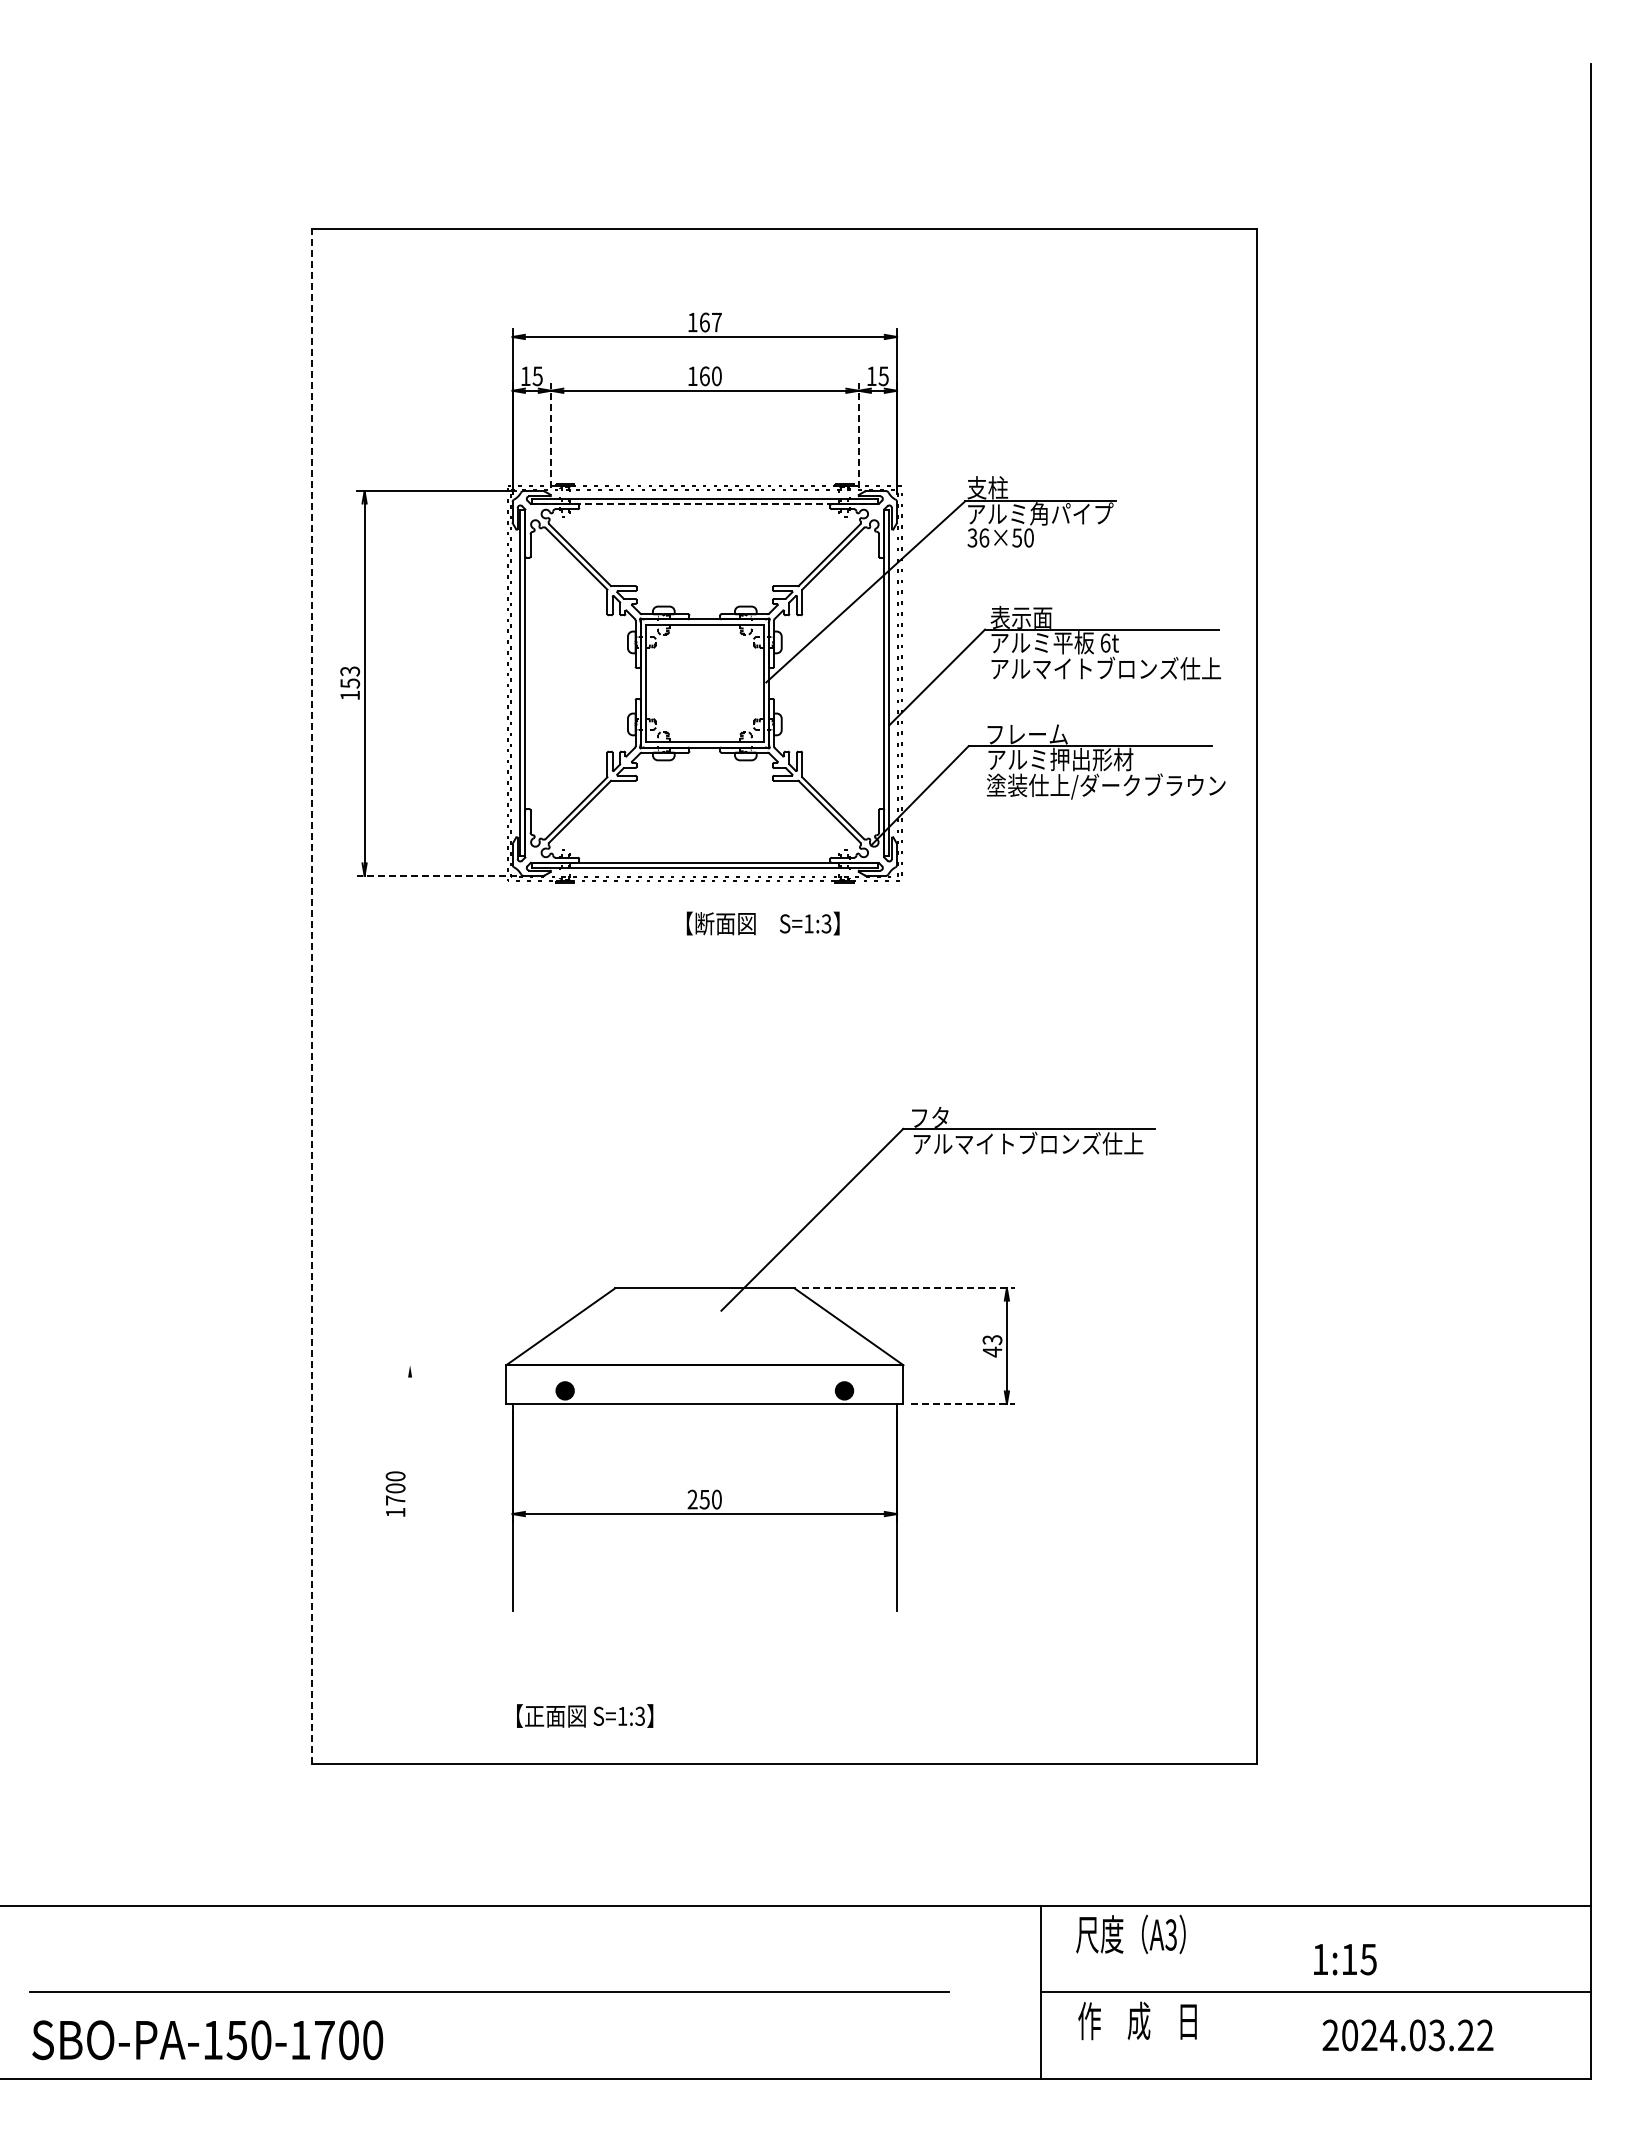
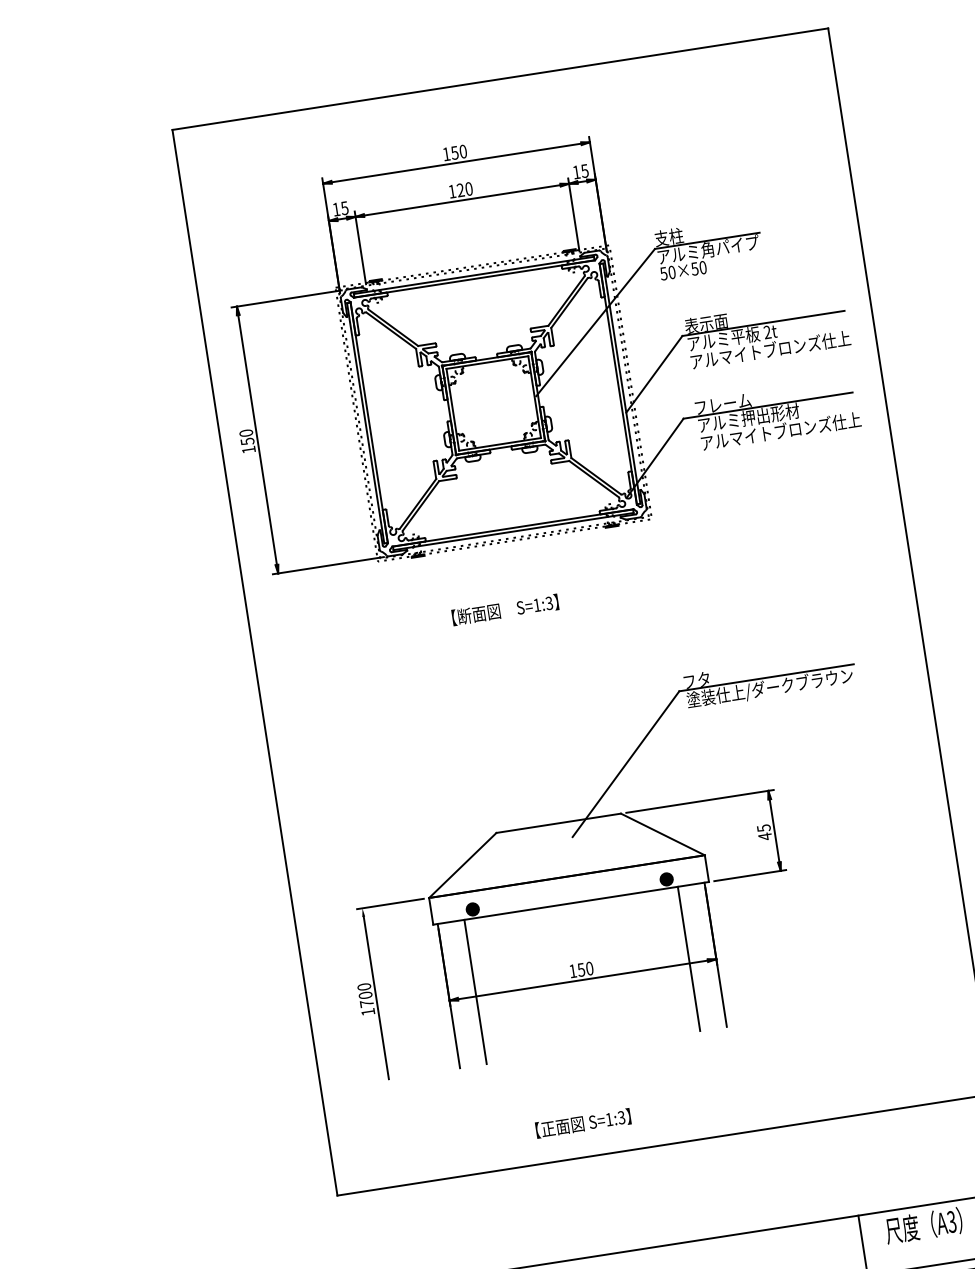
text: (710, 322) -> (458, 152), 167 -> 150
text: (704, 376) -> (460, 190), 160 -> 120
line: (551, 434) -> (360, 247), dashed -> solid
line: (858, 434) -> (573, 214), dashed -> solid
line: (704, 504) -> (474, 279), dashed -> solid
text: (978, 537) -> (667, 272), 36×50 -> 50×50
text: (1105, 642) -> (767, 332), 6t -> 2t
text: (349, 671) -> (245, 433), 153 -> 150
text: (1105, 786) -> (782, 431), 塗装仕上/ダークブラウン -> アルマイトブロンズ仕上
line: (436, 875) -> (328, 565), dashed -> solid
text: (762, 923) -> (504, 610), moved
line: (312, 996) -> (255, 662), dashed -> solid
text: (1031, 1144) -> (769, 688), アルマイトブロンズ仕上 -> 塗装仕上/ダークブラウン
line: (908, 1288) -> (700, 801), dashed -> solid
text: (991, 1339) -> (763, 827), 43 -> 45
line: (450, 1365) -> (390, 904), added
line: (962, 1403) -> (749, 875), dashed -> solid
line: (410, 1494) -> (376, 997), added
text: (692, 1499) -> (572, 971), 250 -> 150
line: (551, 1507) -> (475, 991), added
line: (858, 1507) -> (688, 958), added
text: (585, 1715) -> (583, 1123), moved

